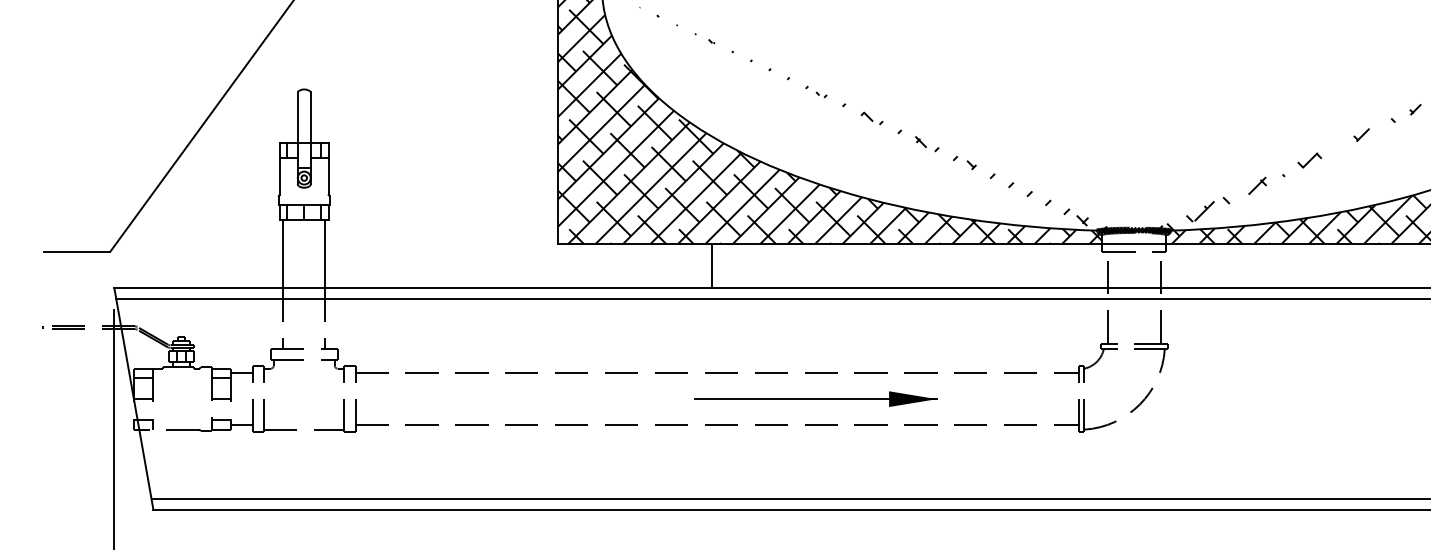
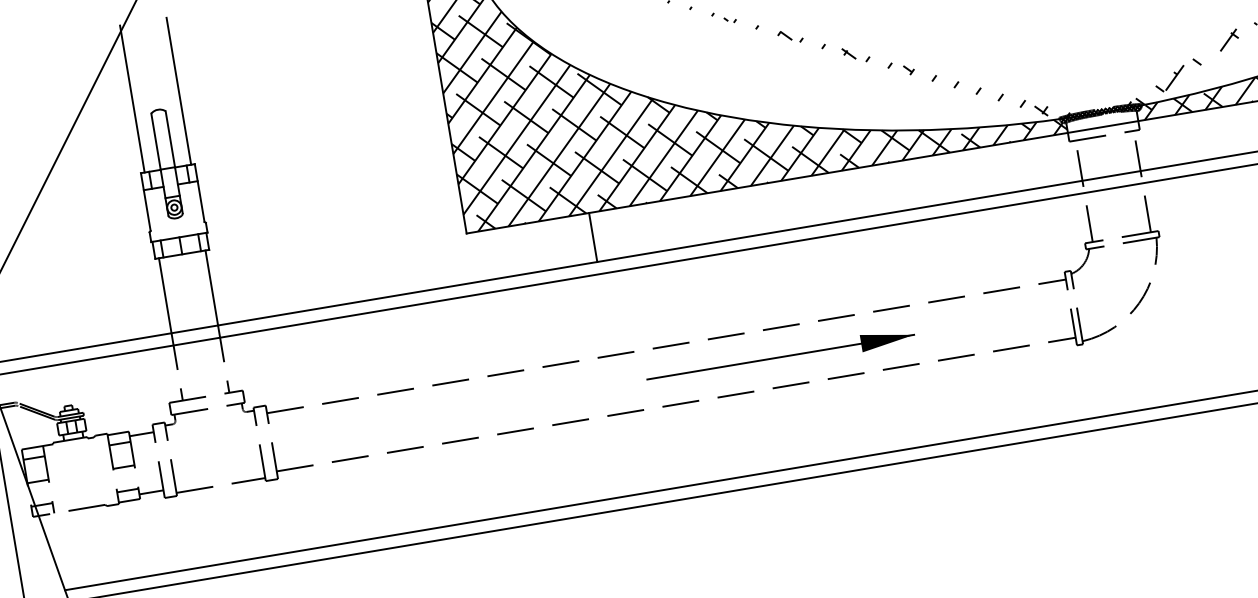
line: (283, 75) -> (132, 98), added
line: (325, 75) -> (178, 90), added
line: (711, 265) -> (592, 236), moved

